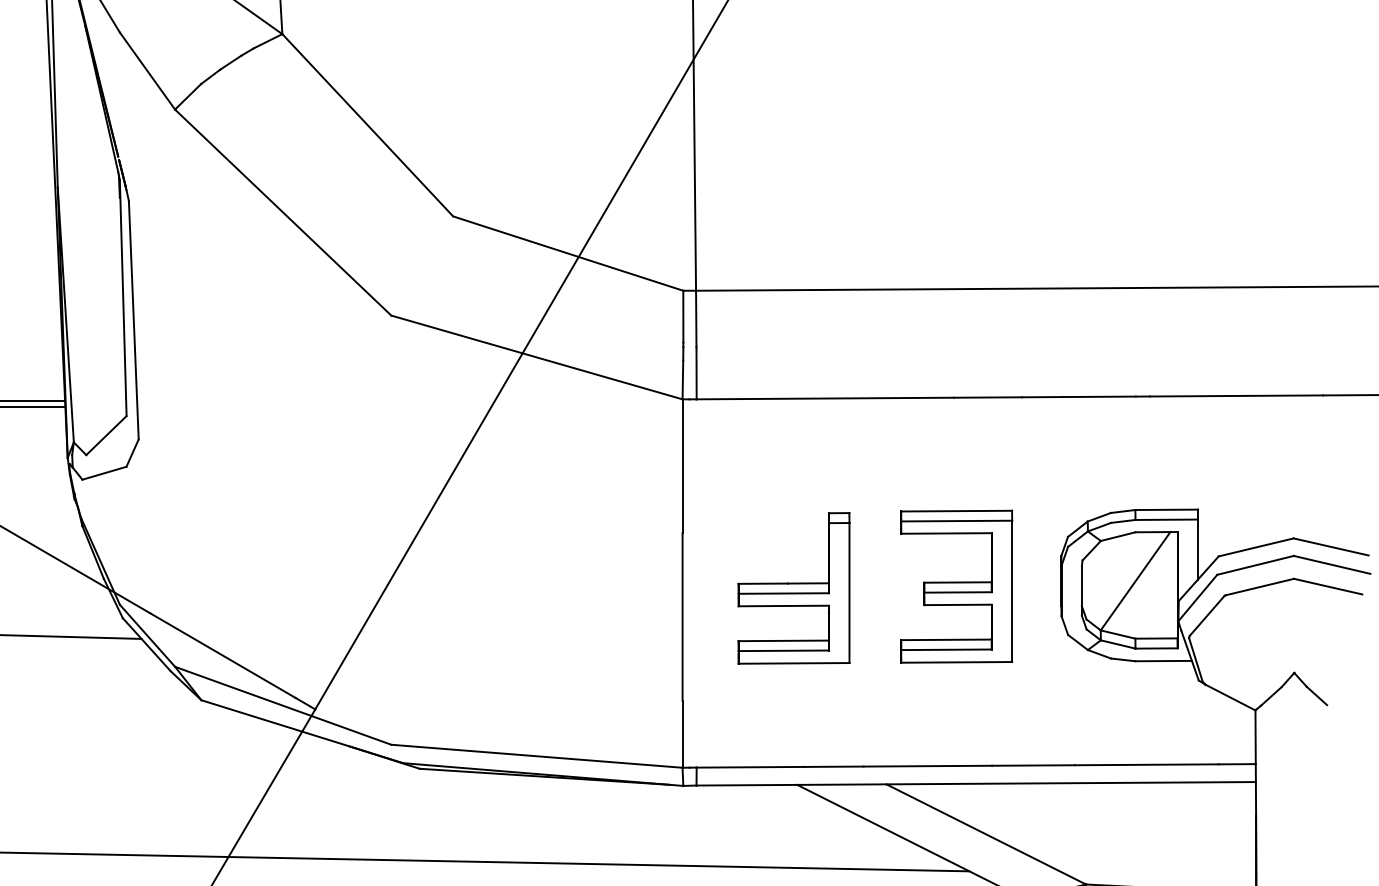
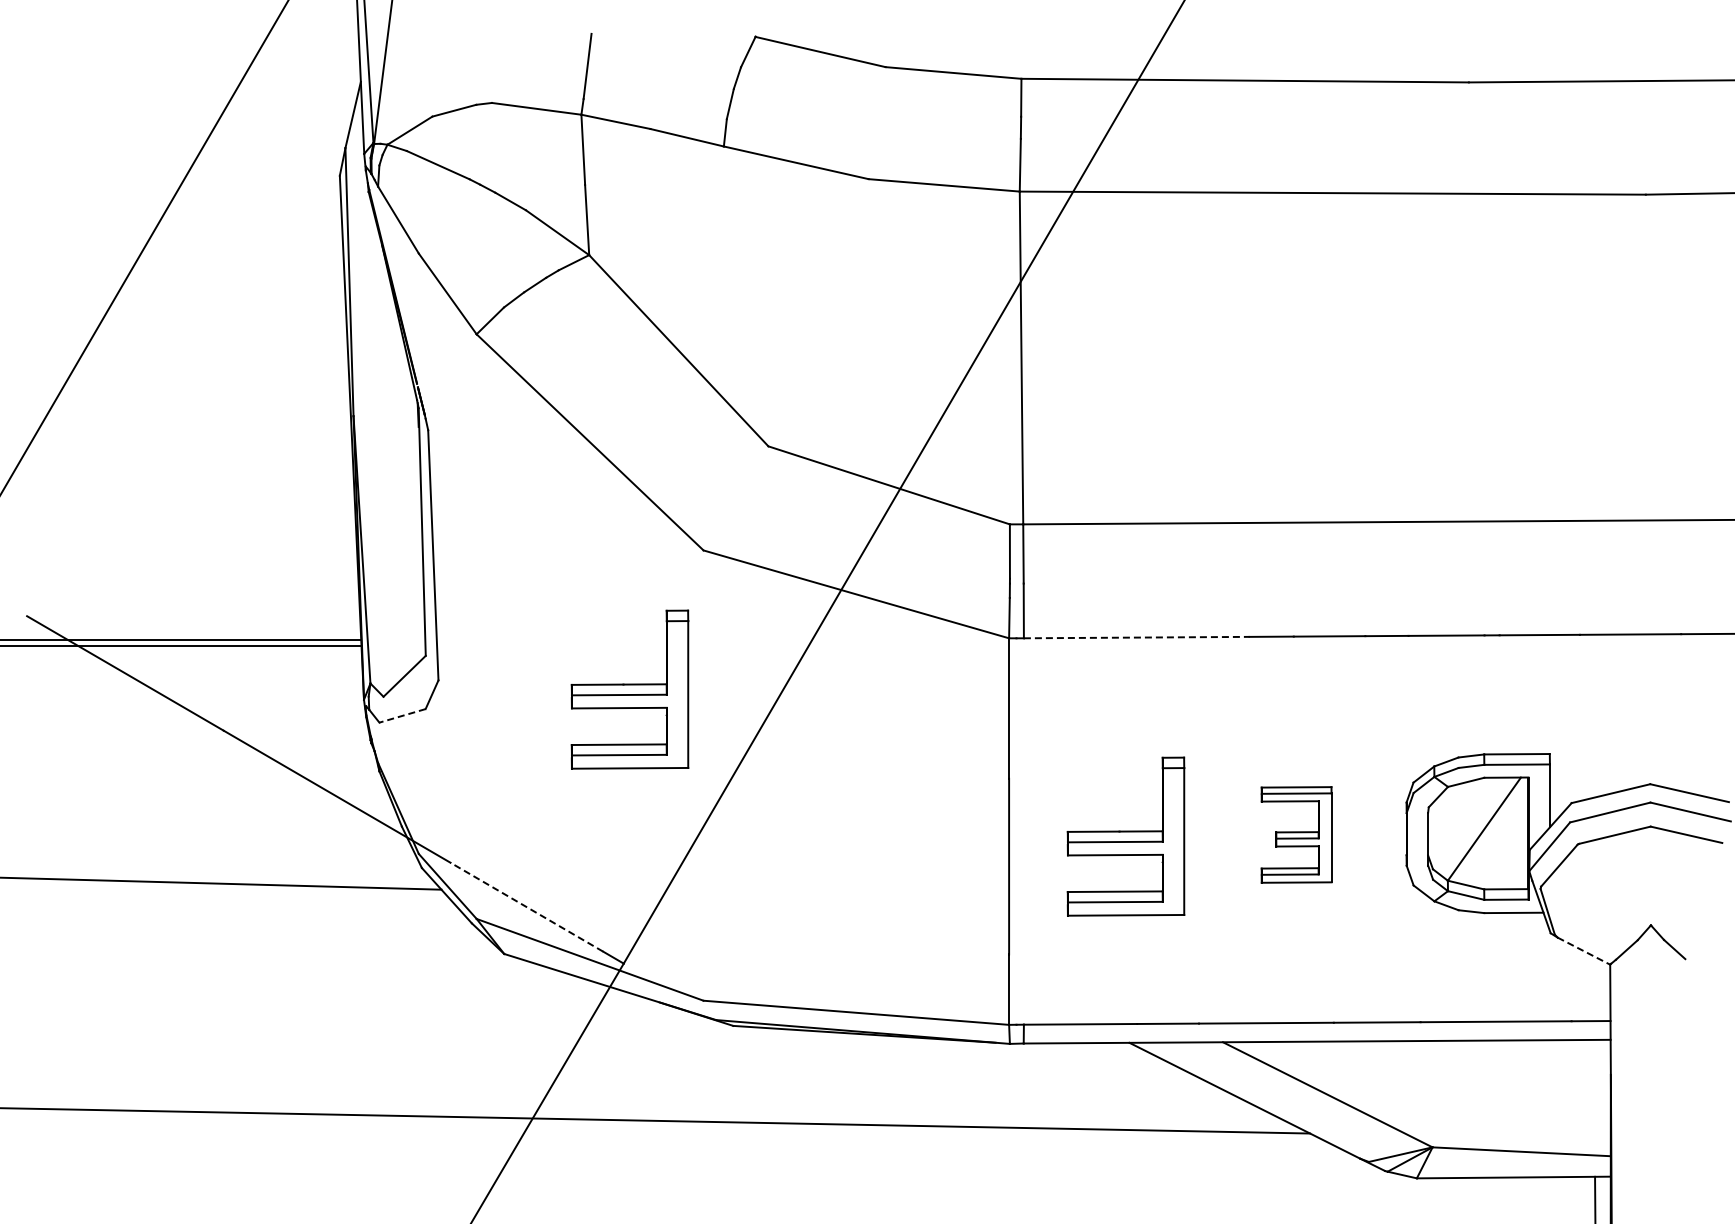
line: (803, 398) -> (1136, 637), solid -> dashed
part: (320, 448) -> (629, 689), added
line: (104, 473) -> (402, 716), solid -> dashed
part: (956, 586) -> (1296, 834), size x0.6
line: (222, 654) -> (526, 906), solid -> dashed
line: (1230, 697) -> (1583, 951), solid -> dashed

